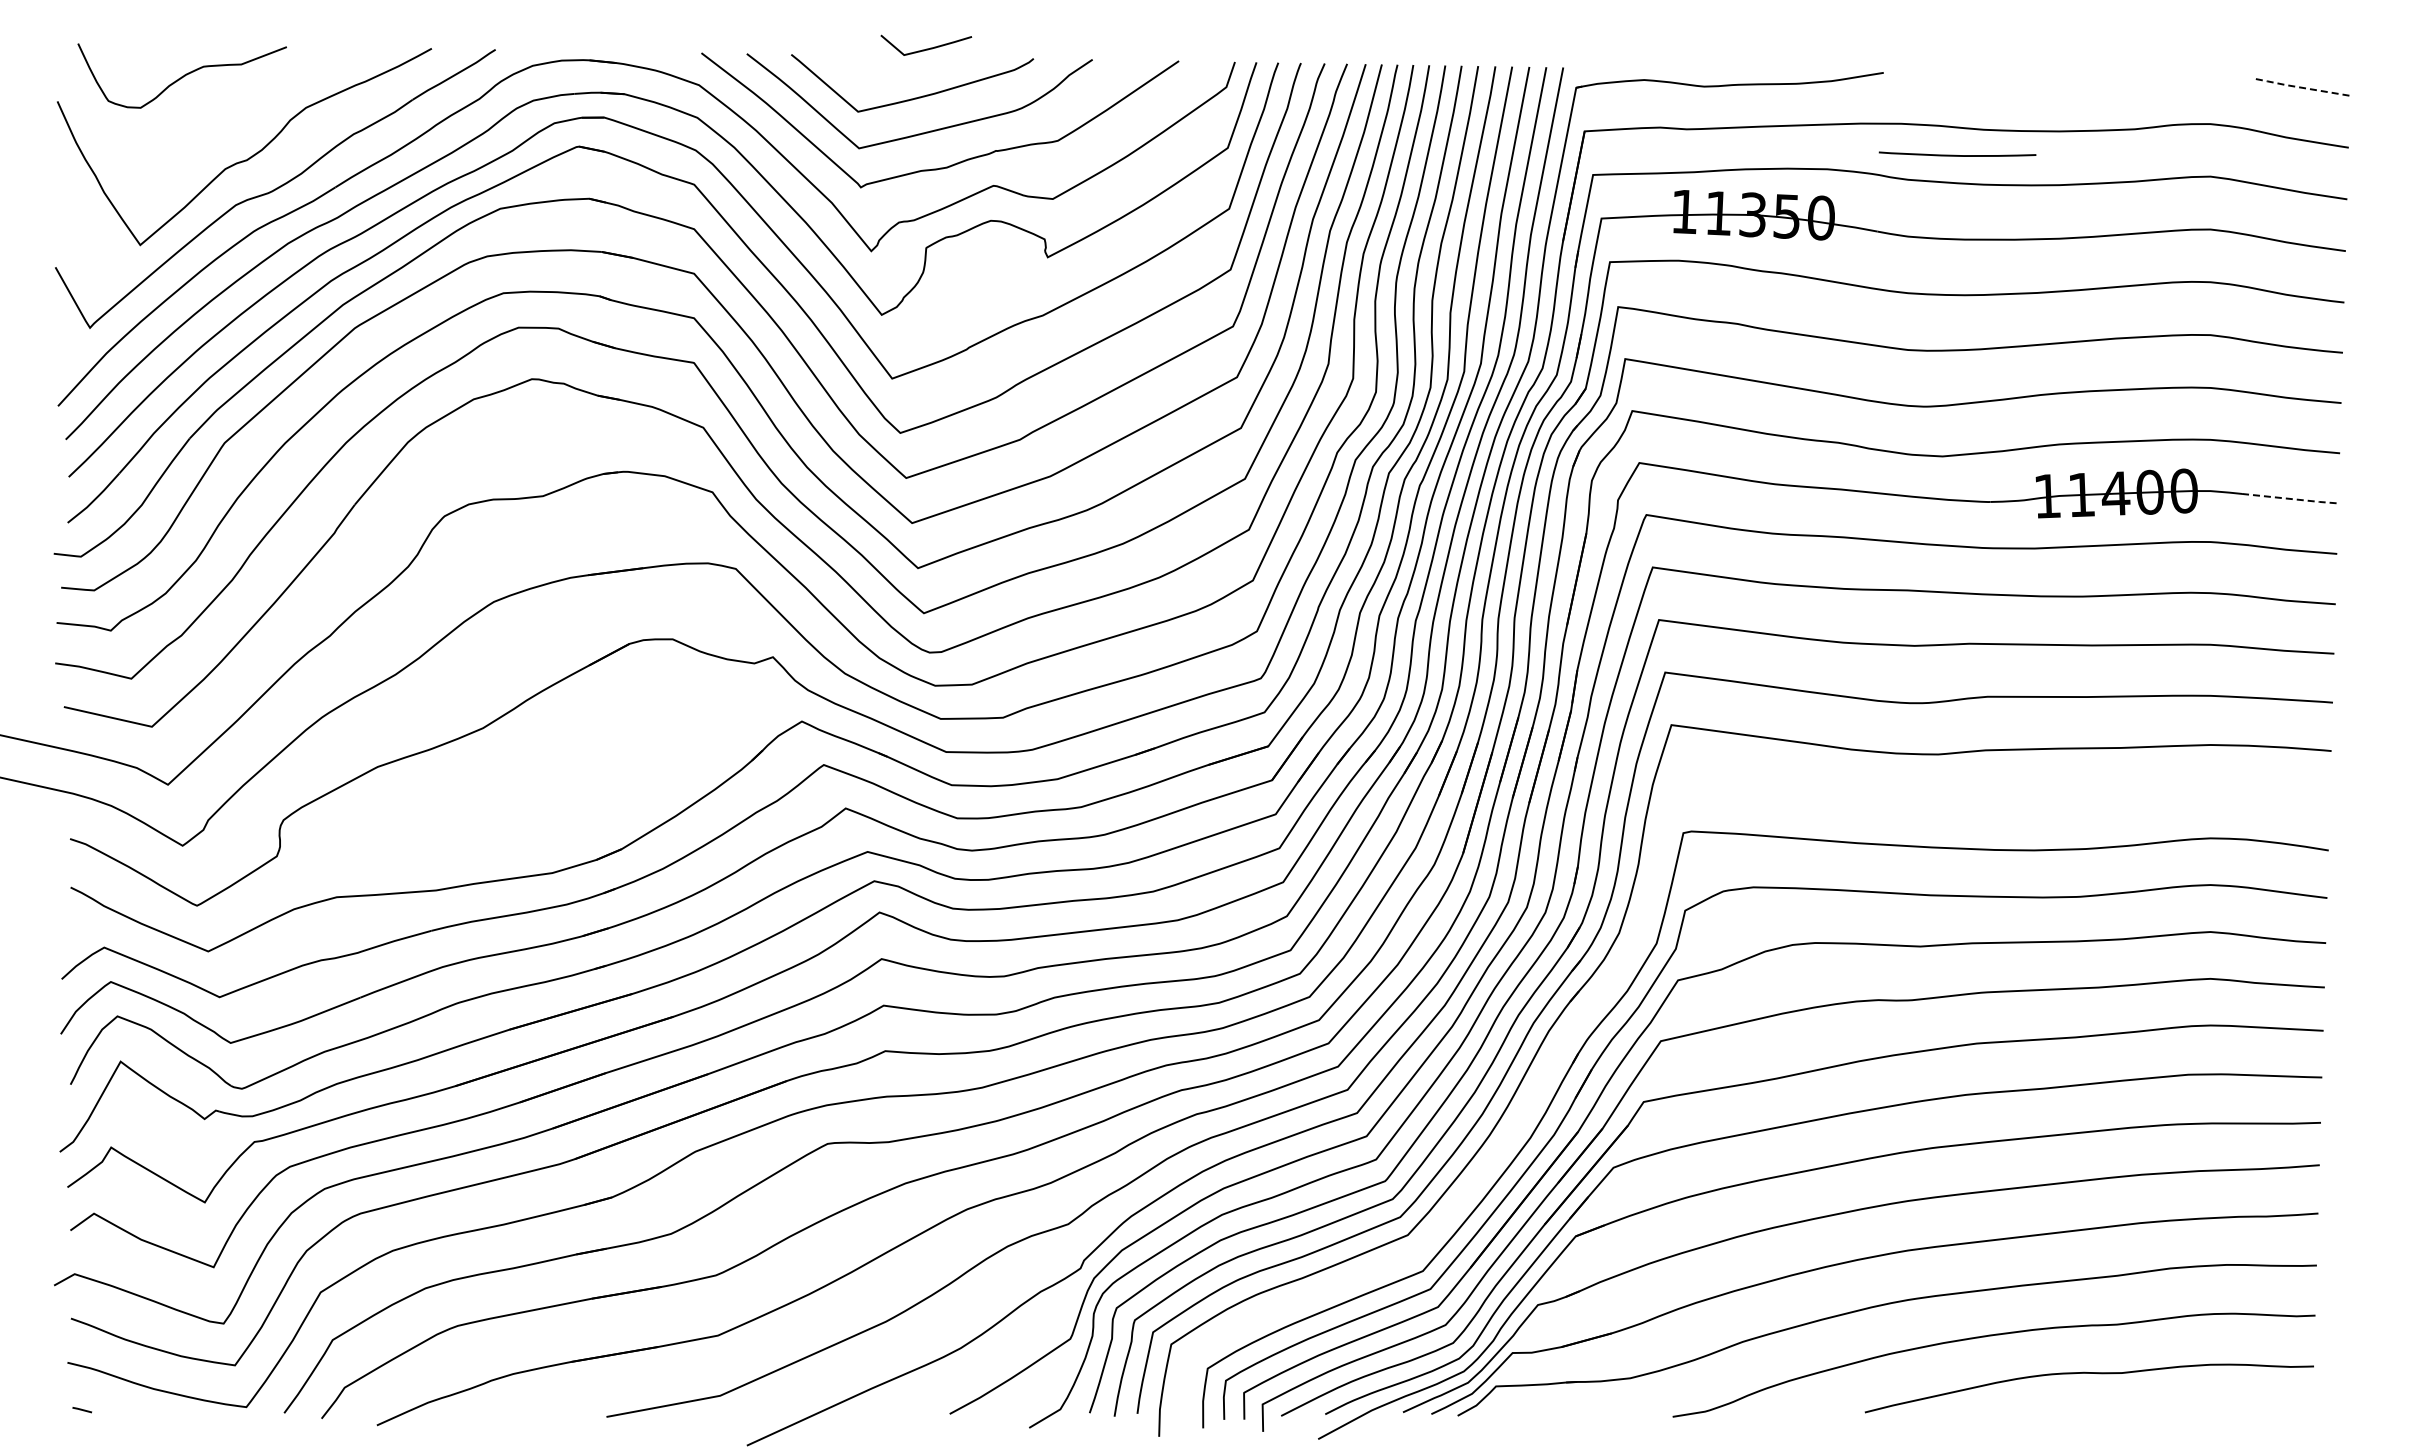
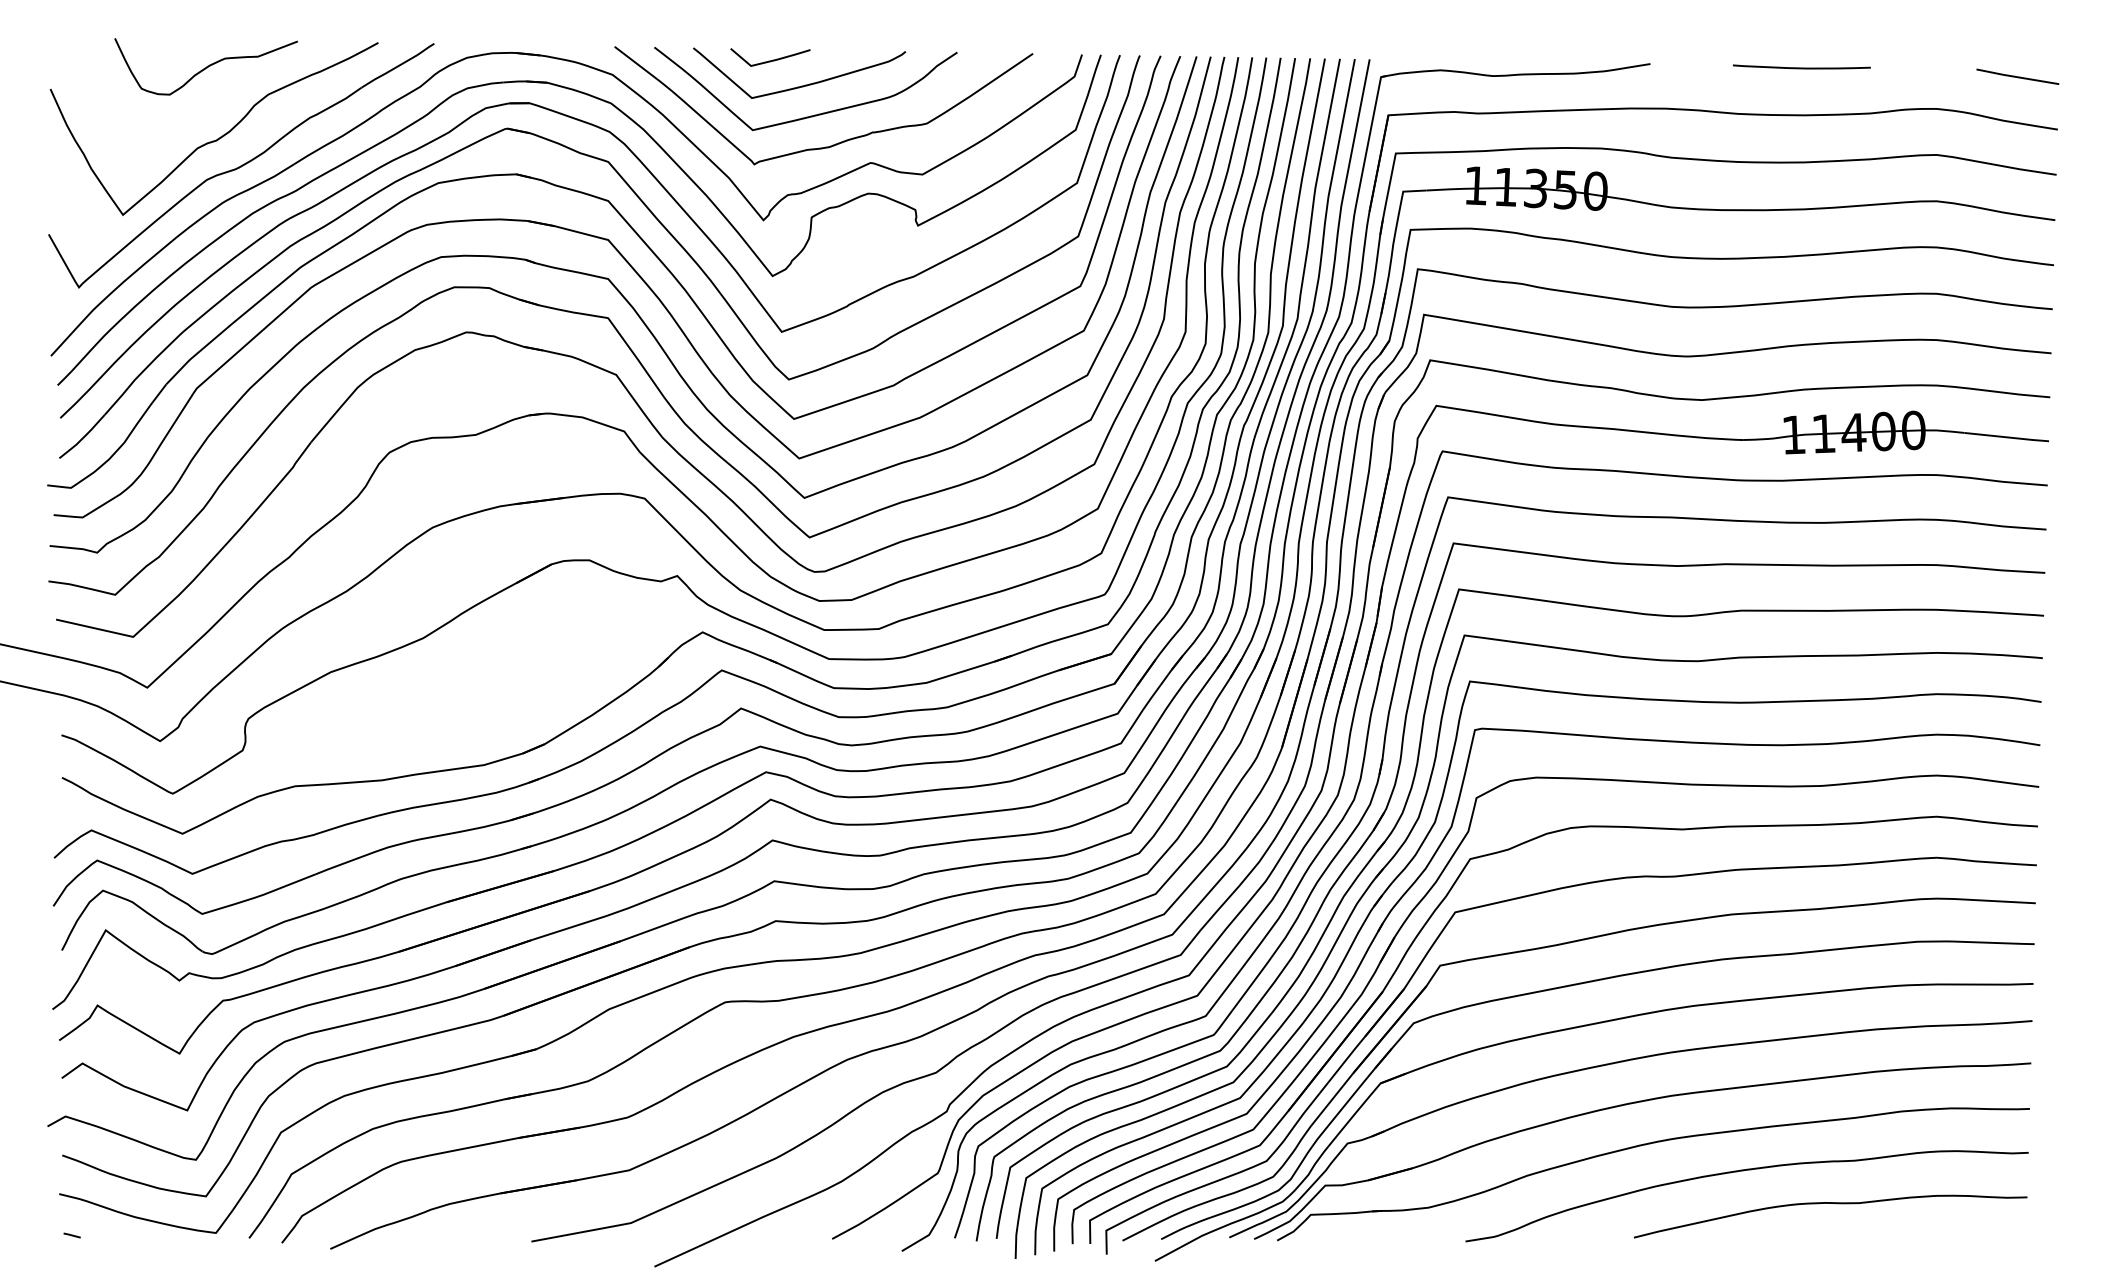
line: (926, 48) -> (770, 60), moved
curve: (181, 76) -> (205, 67), moved
line: (2301, 87) -> (2016, 76), dashed -> solid
curve: (1957, 155) -> (1801, 68), moved
line: (2291, 499) -> (2007, 437), dashed -> solid
part: (1609, 985) -> (1410, 863), added

